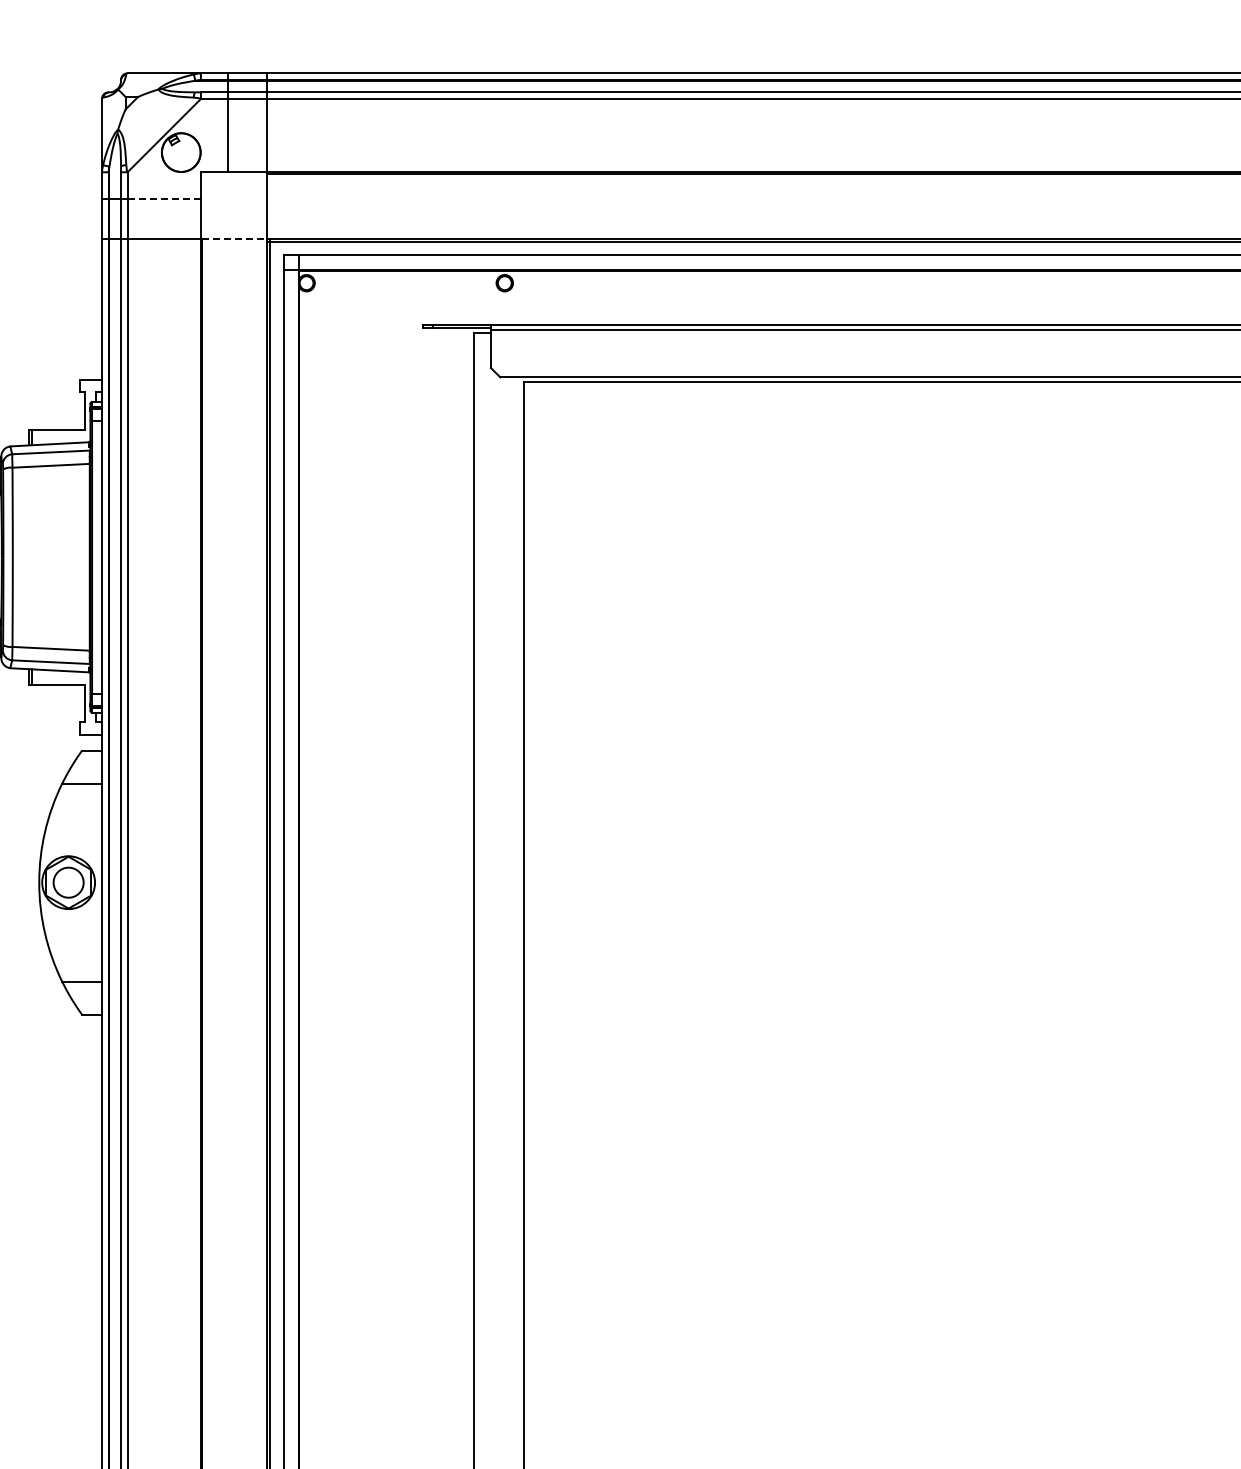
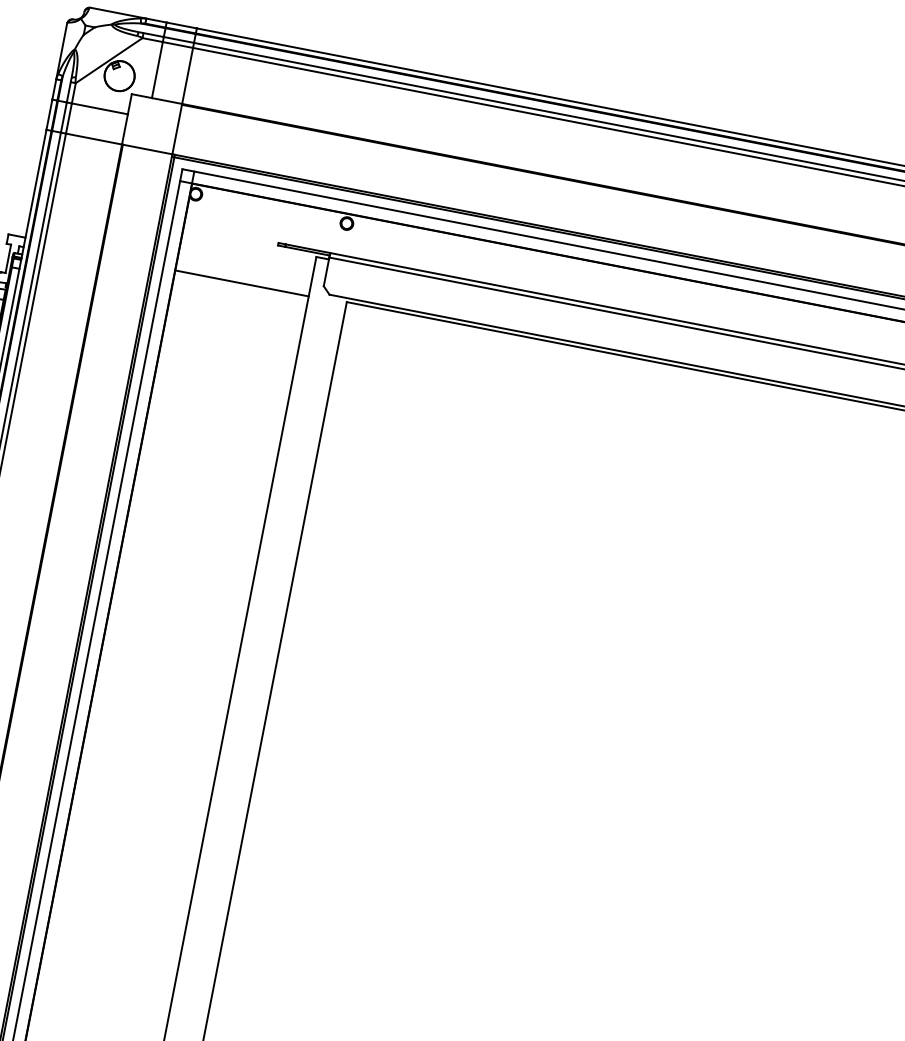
line: (164, 198) -> (100, 108), dashed -> solid
line: (235, 238) -> (148, 149), dashed -> solid
line: (386, 384) -> (241, 283), added

